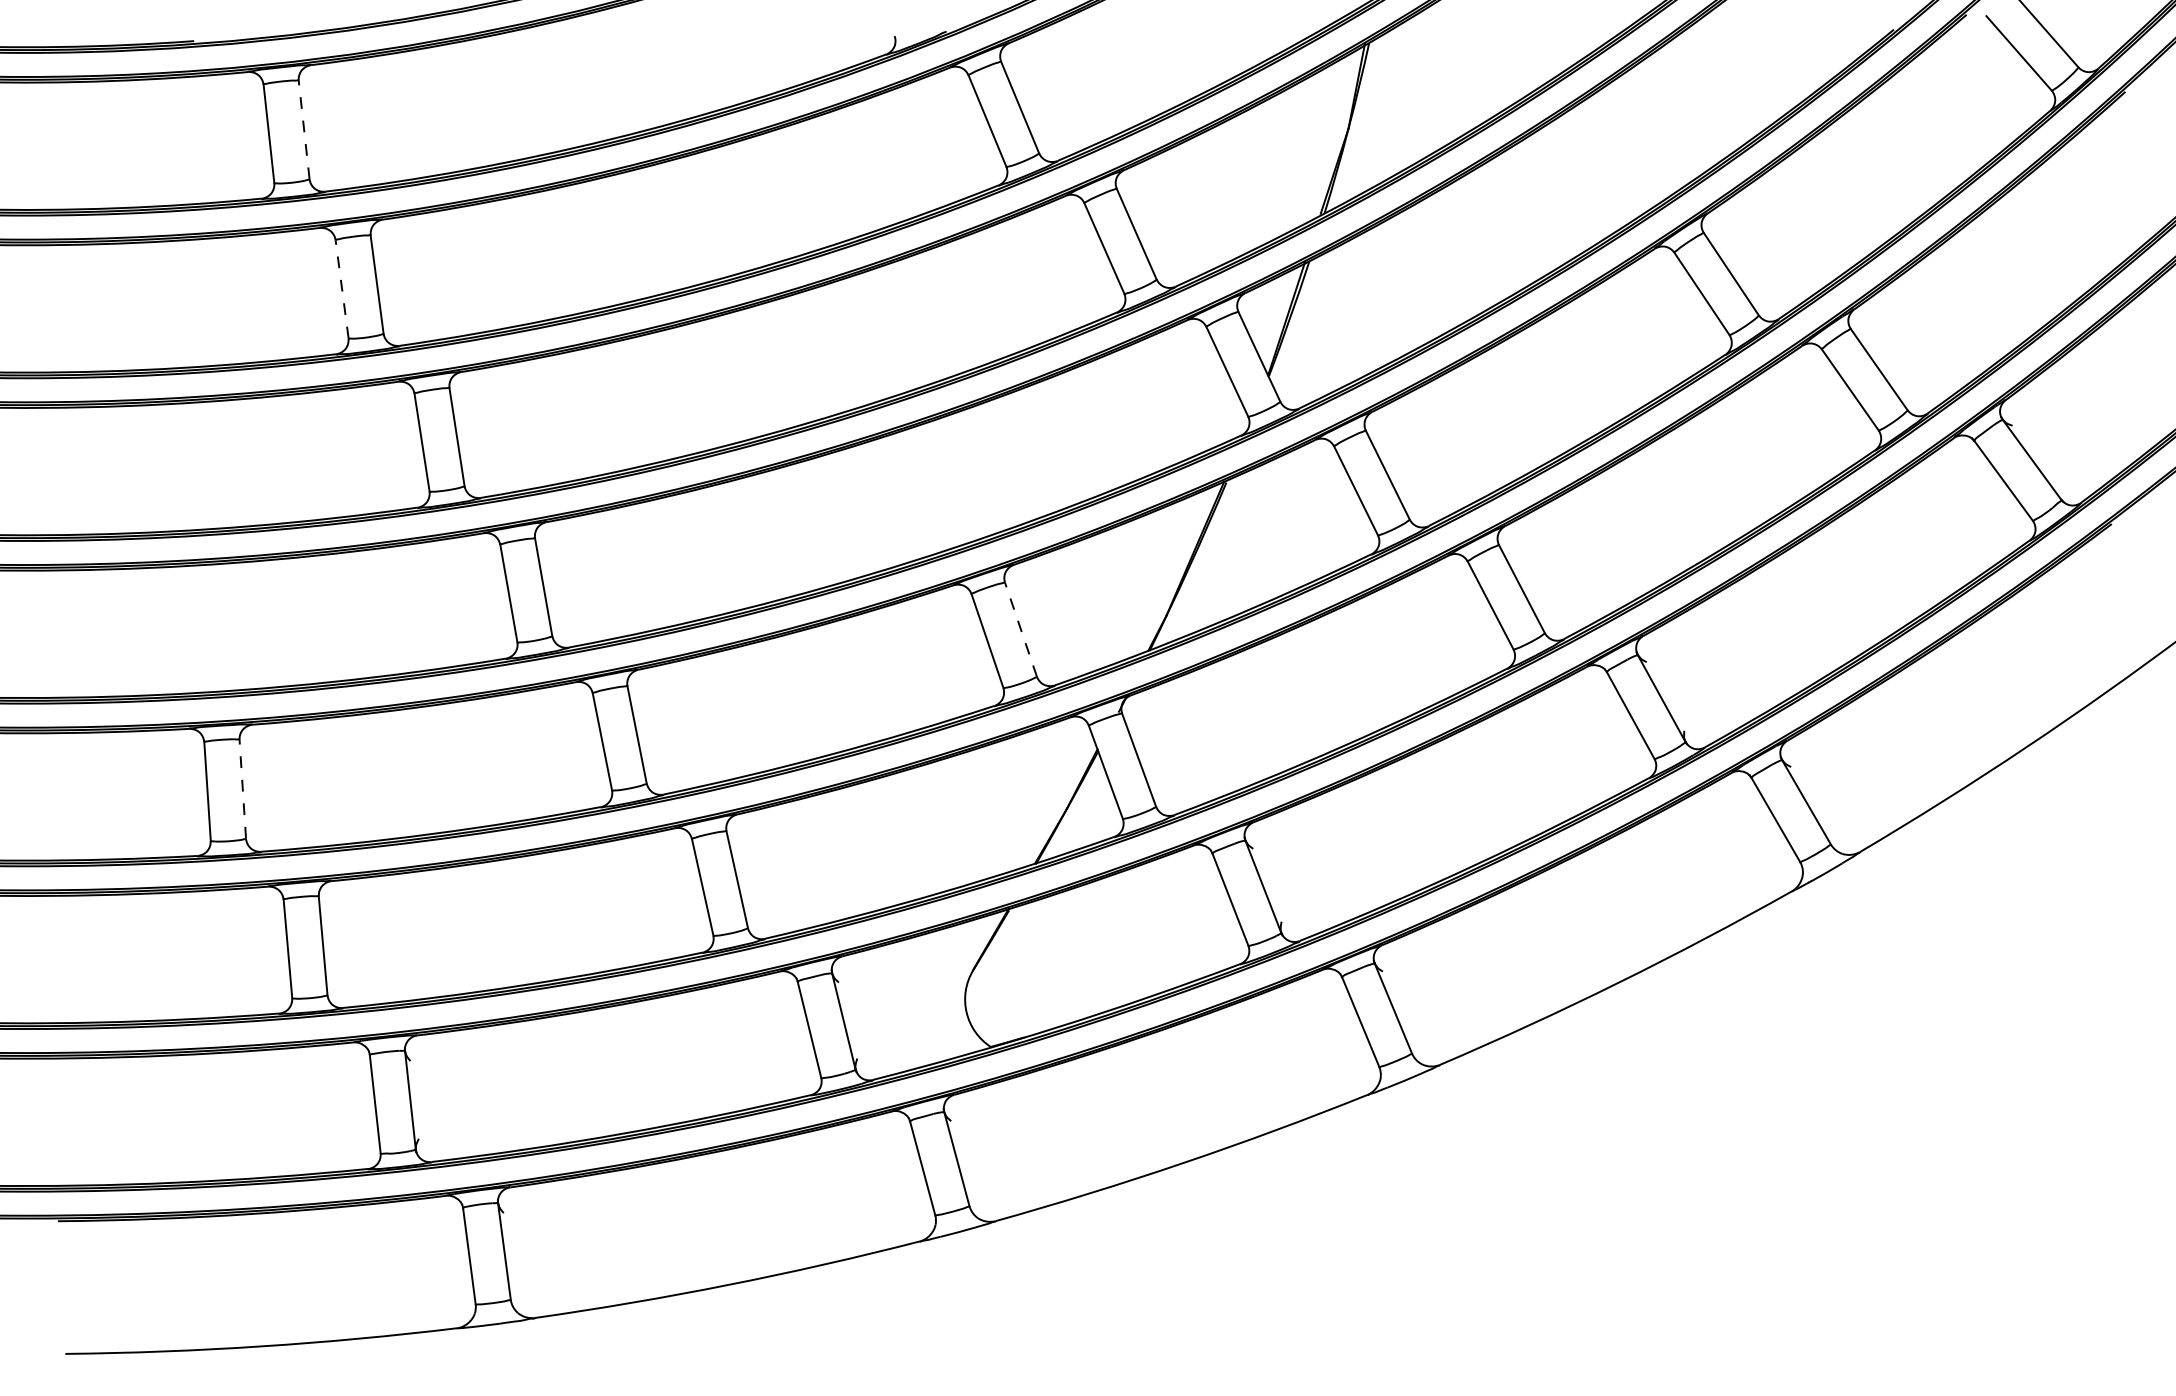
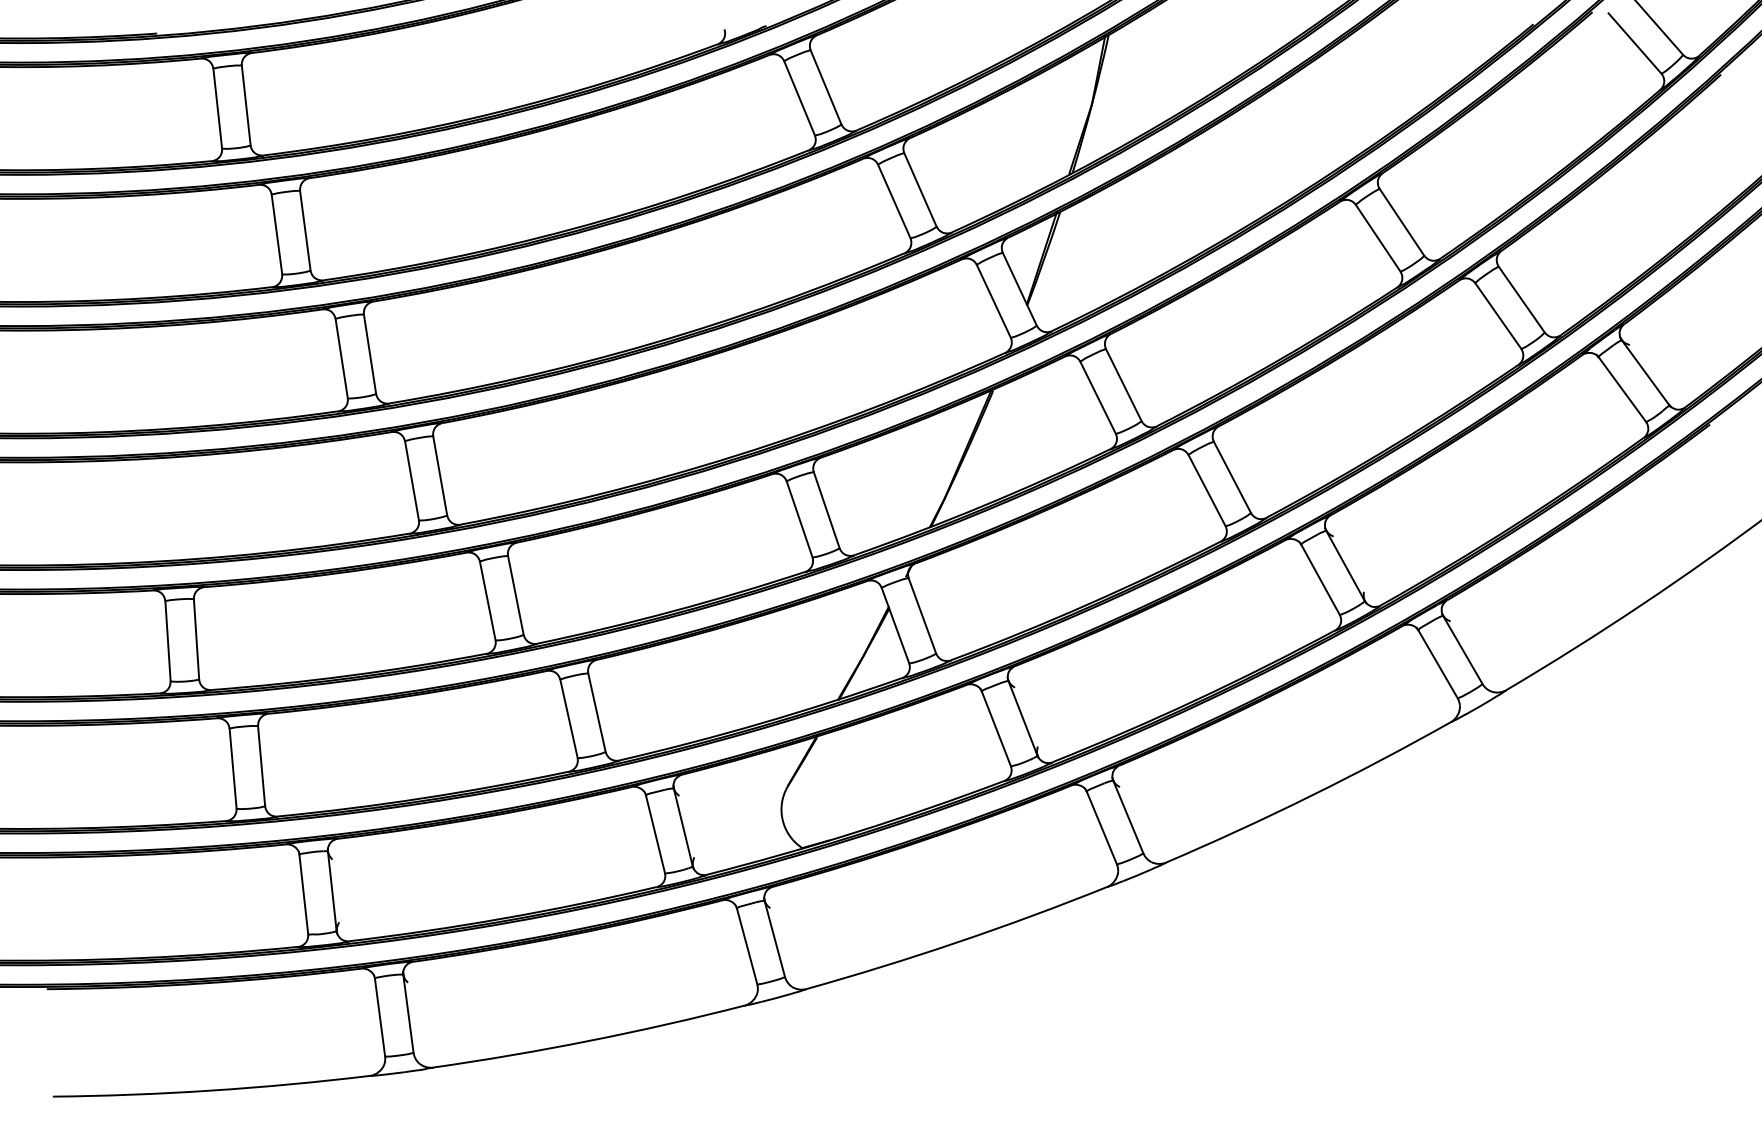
line: (304, 129) -> (246, 105), dashed -> solid
line: (342, 288) -> (277, 233), dashed -> solid
line: (1021, 629) -> (827, 510), dashed -> solid
line: (242, 788) -> (196, 638), dashed -> solid

